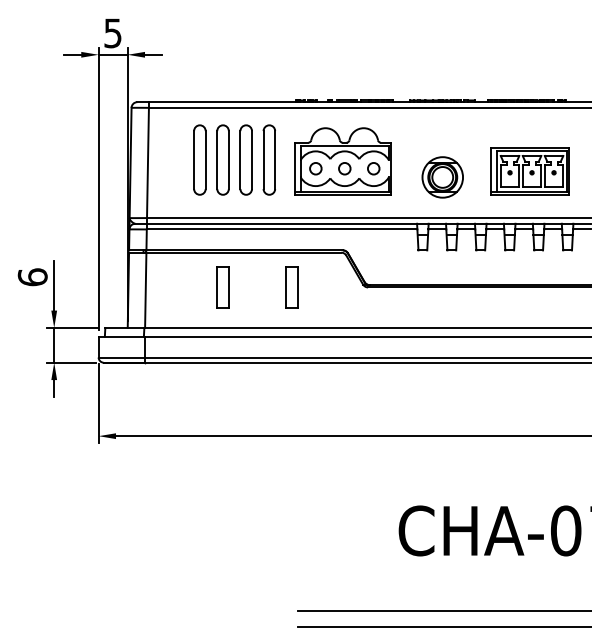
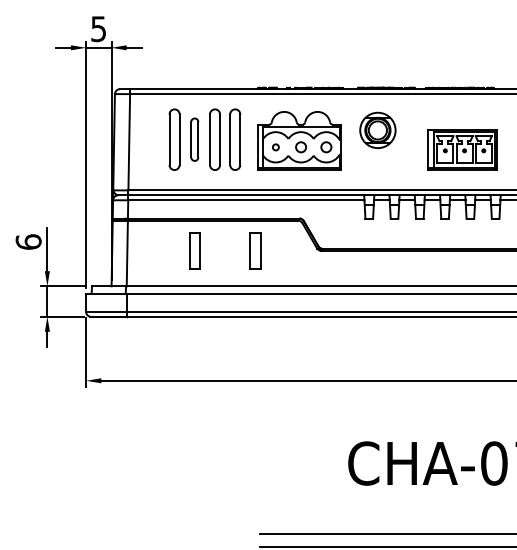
part: (222, 159) -> (194, 139), size x0.7
circle: (315, 168) -> (275, 147), size x0.6
part: (442, 177) -> (377, 130), moved

